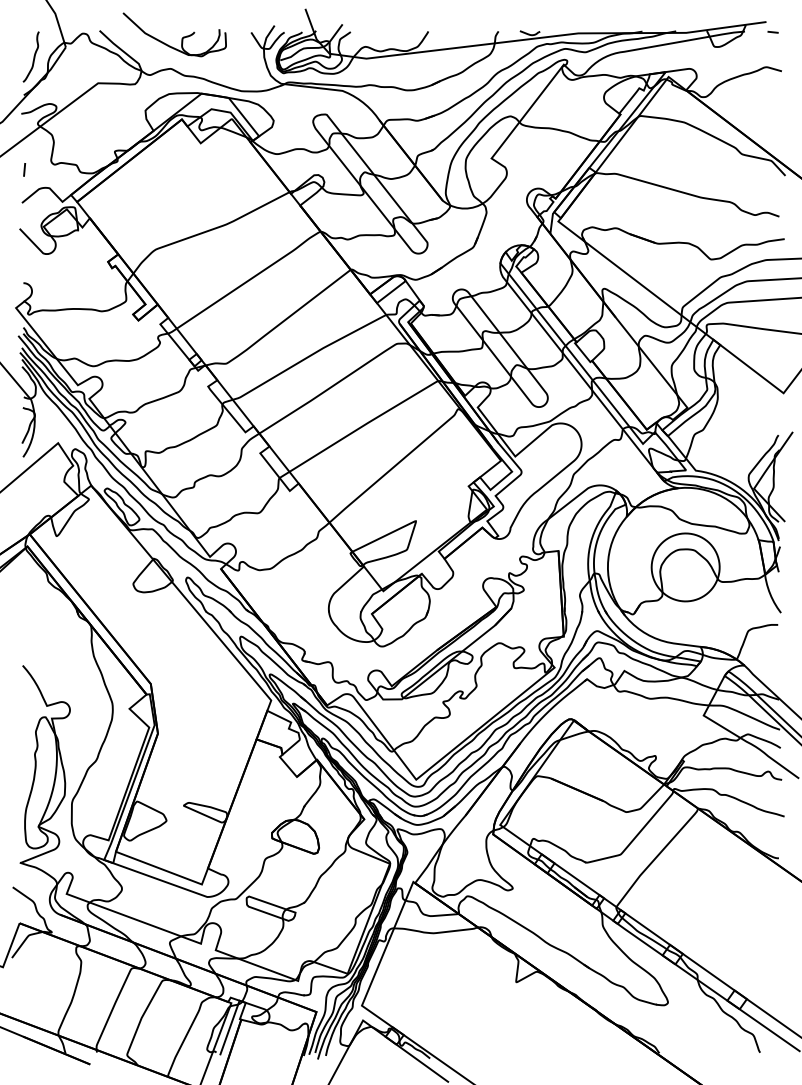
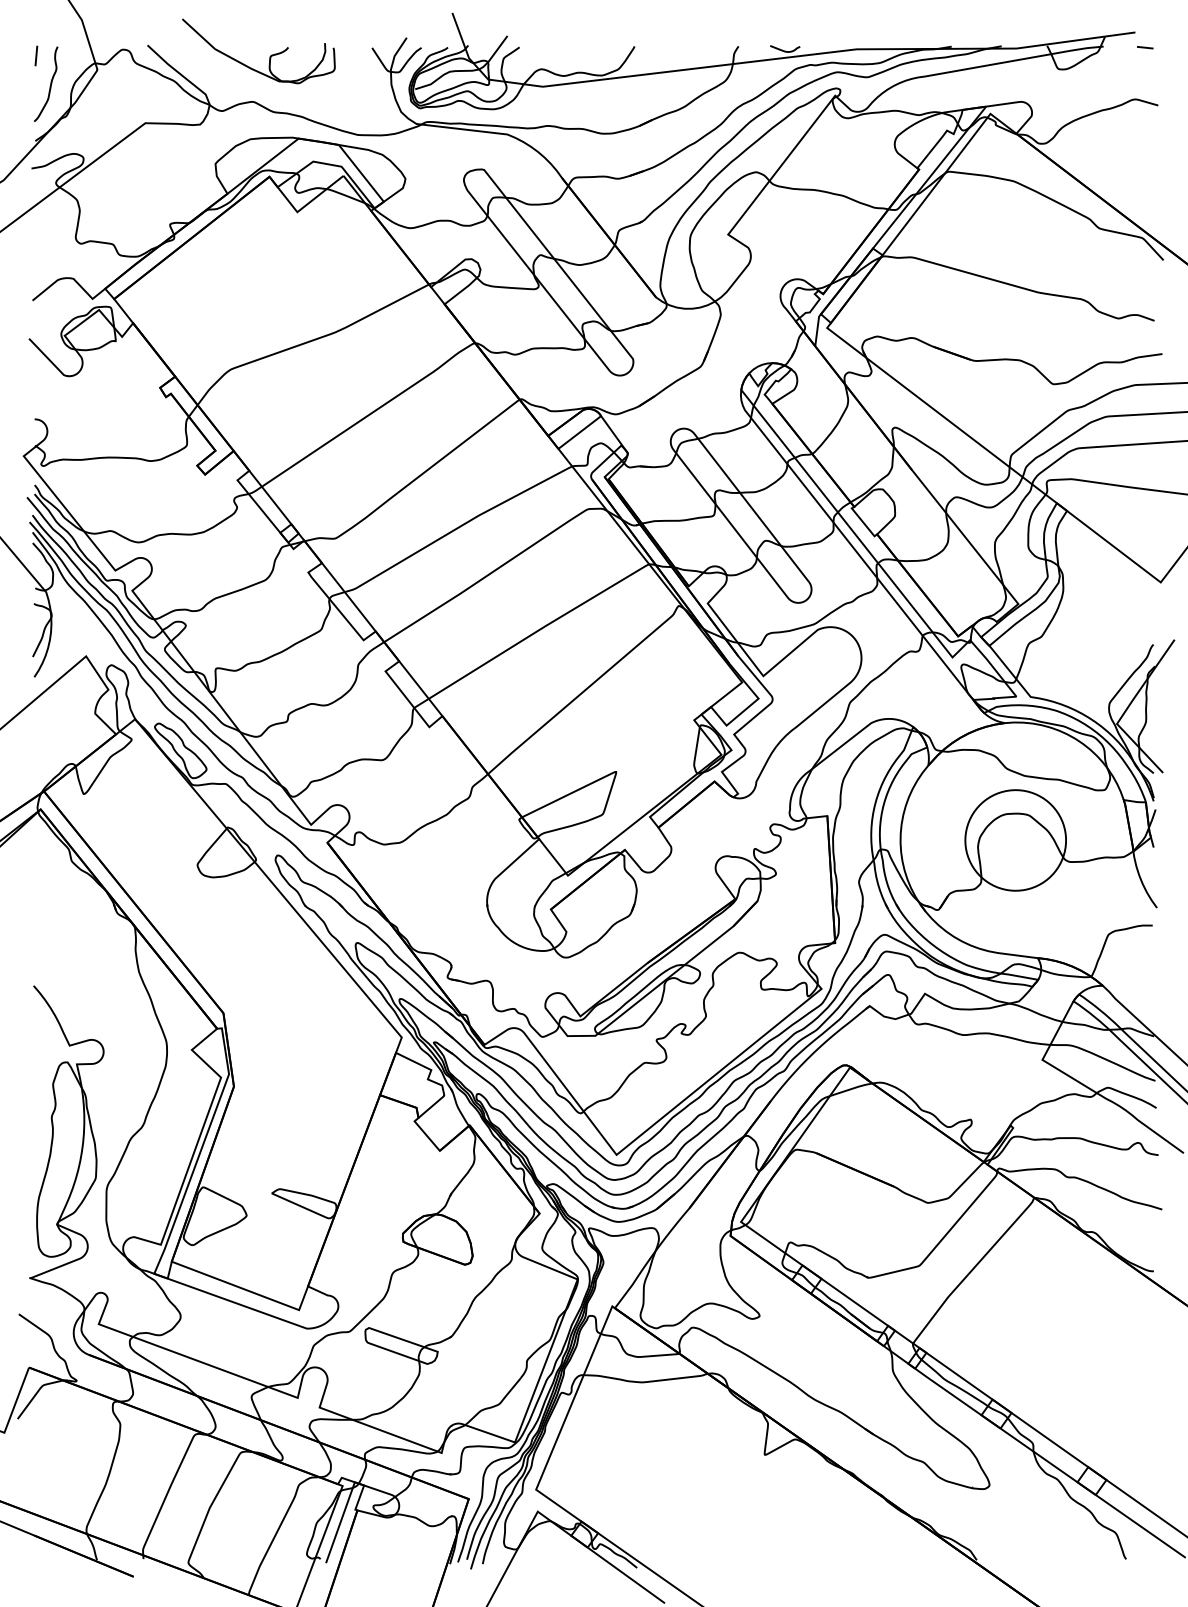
line: (24, 169) -> (36, 55), moved

